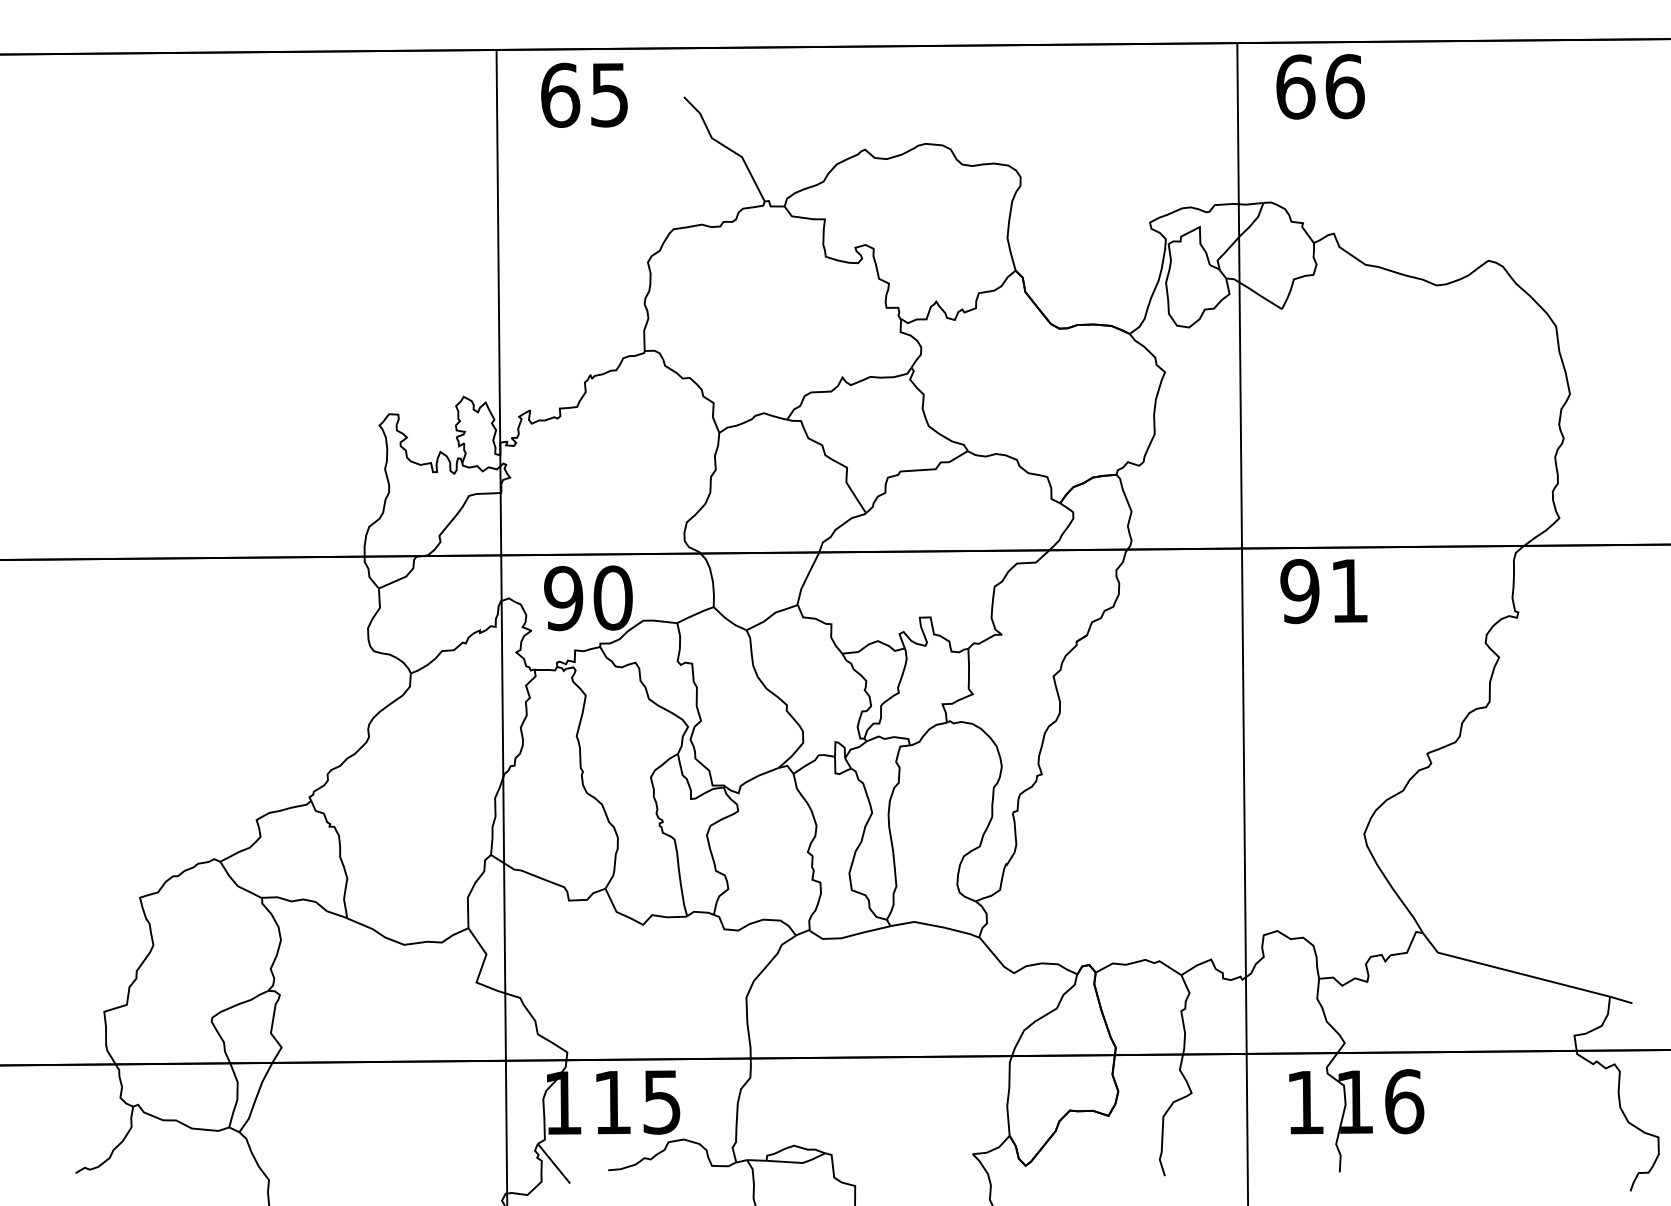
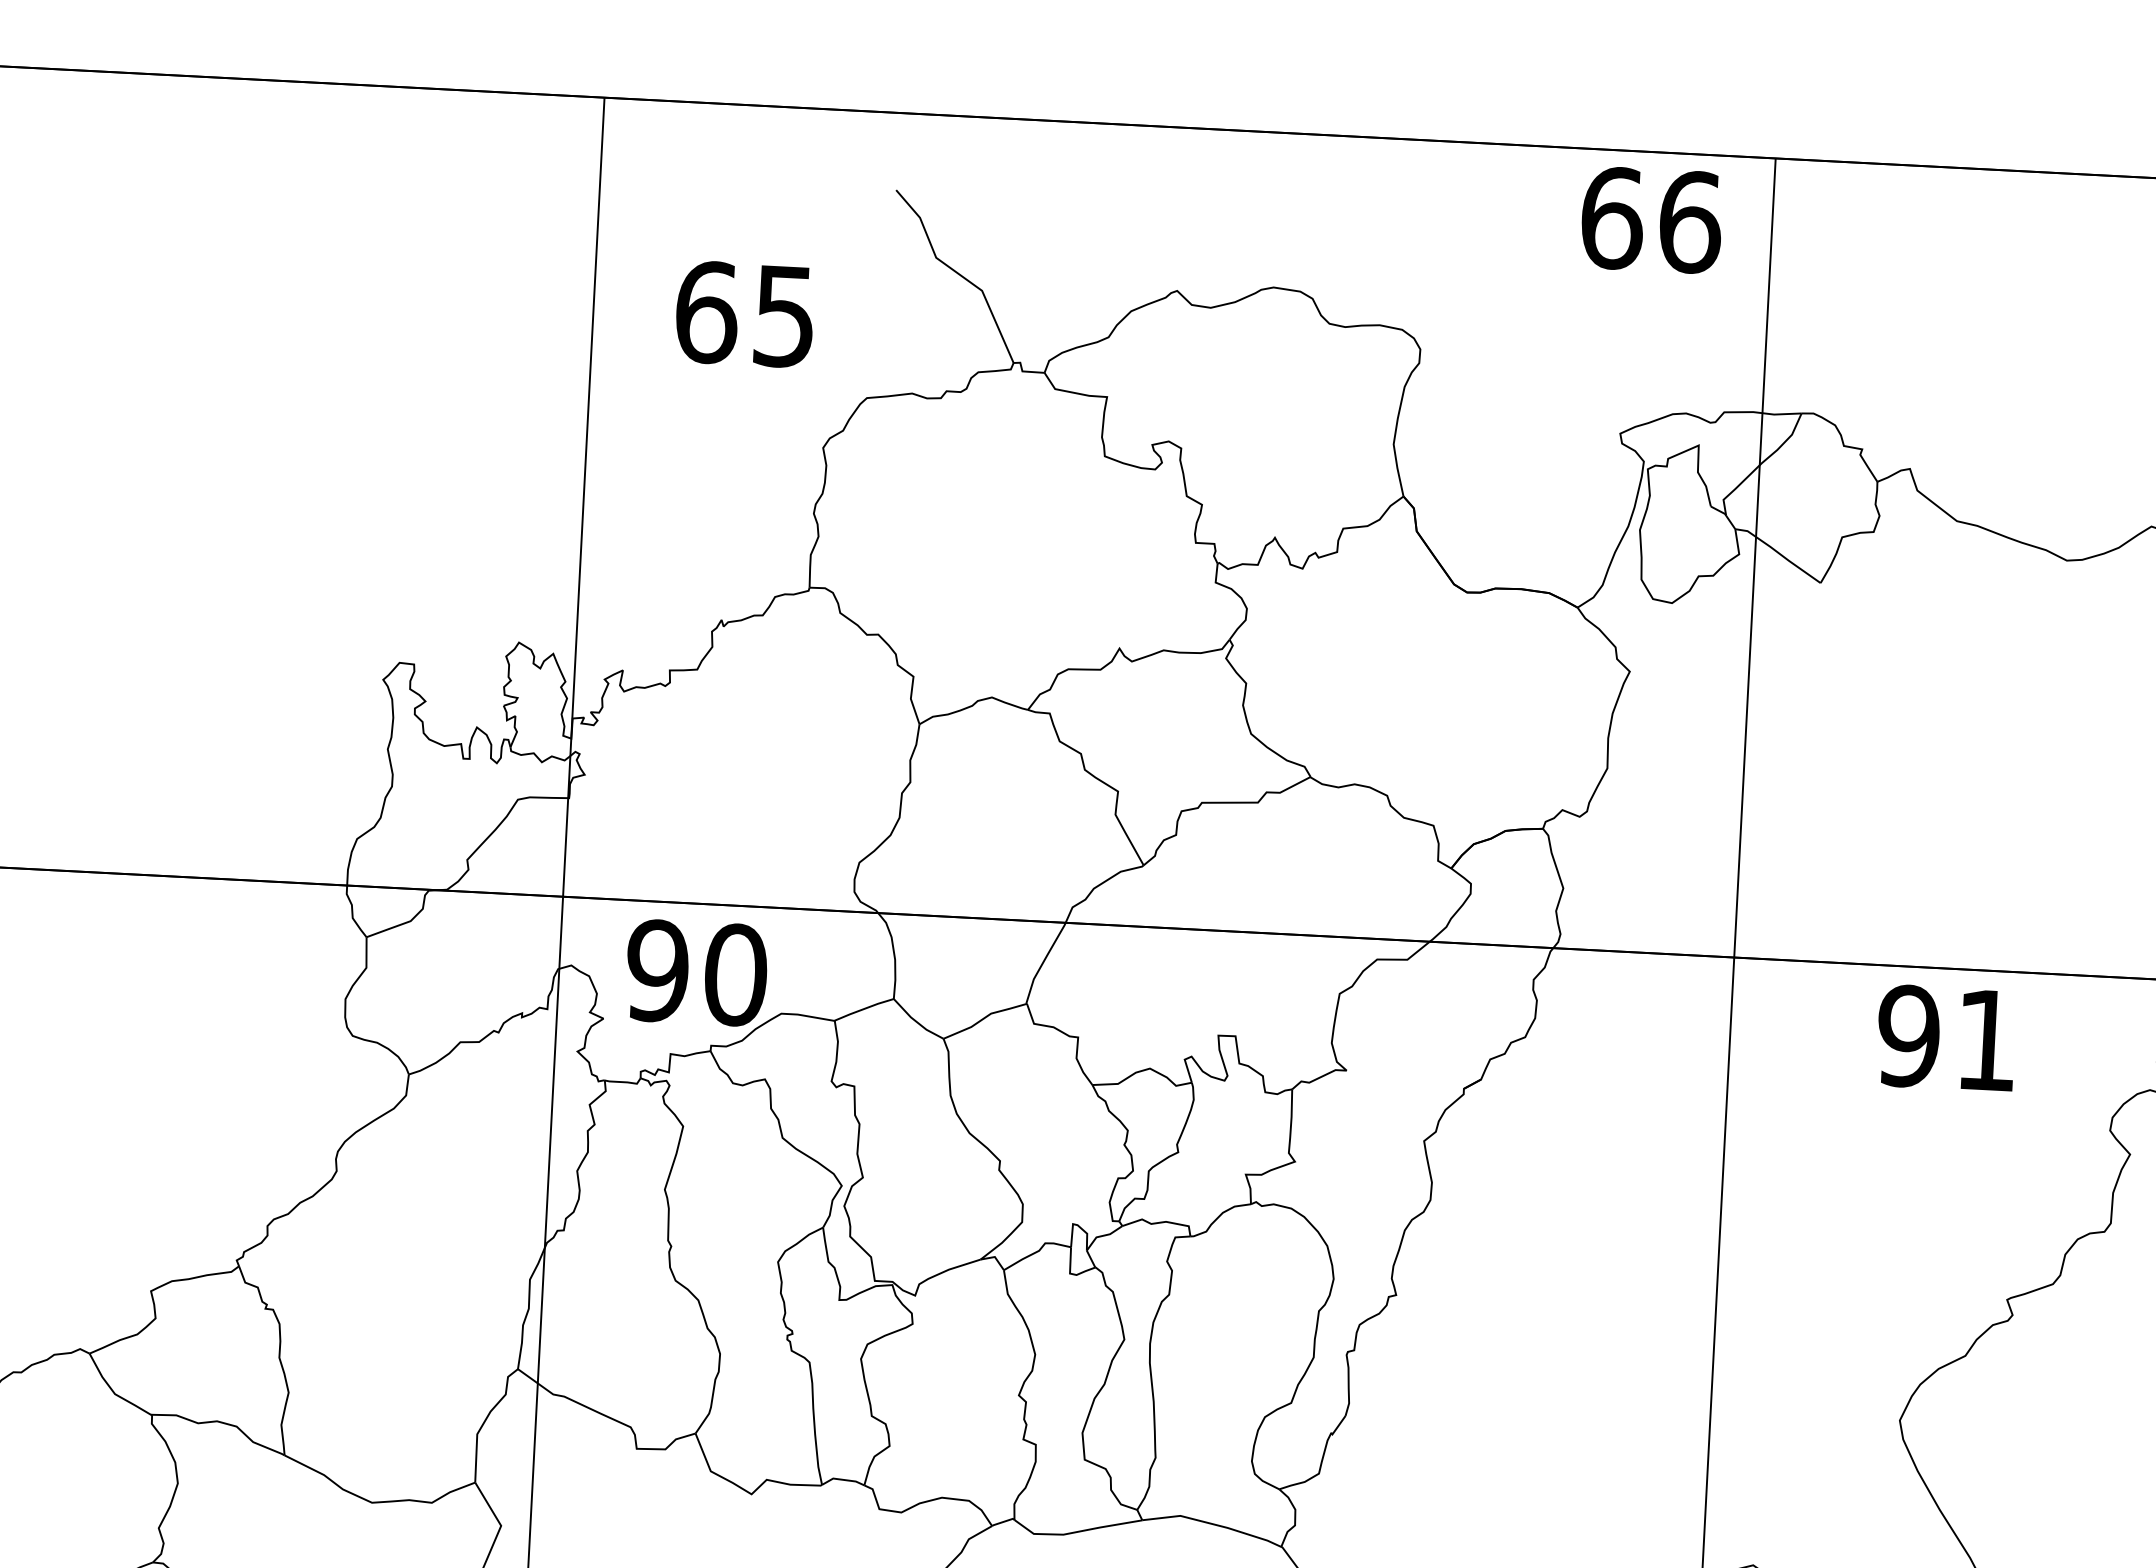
text: (1320, 86) -> (1651, 219), moved
text: (584, 94) -> (745, 313), moved
text: (1323, 591) -> (1945, 1038), moved

